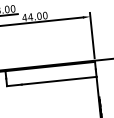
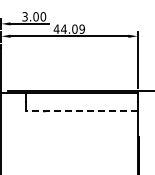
text: (44, 15) -> (81, 29), 44.00 -> 44.09
line: (51, 81) -> (81, 111), solid -> dashed

